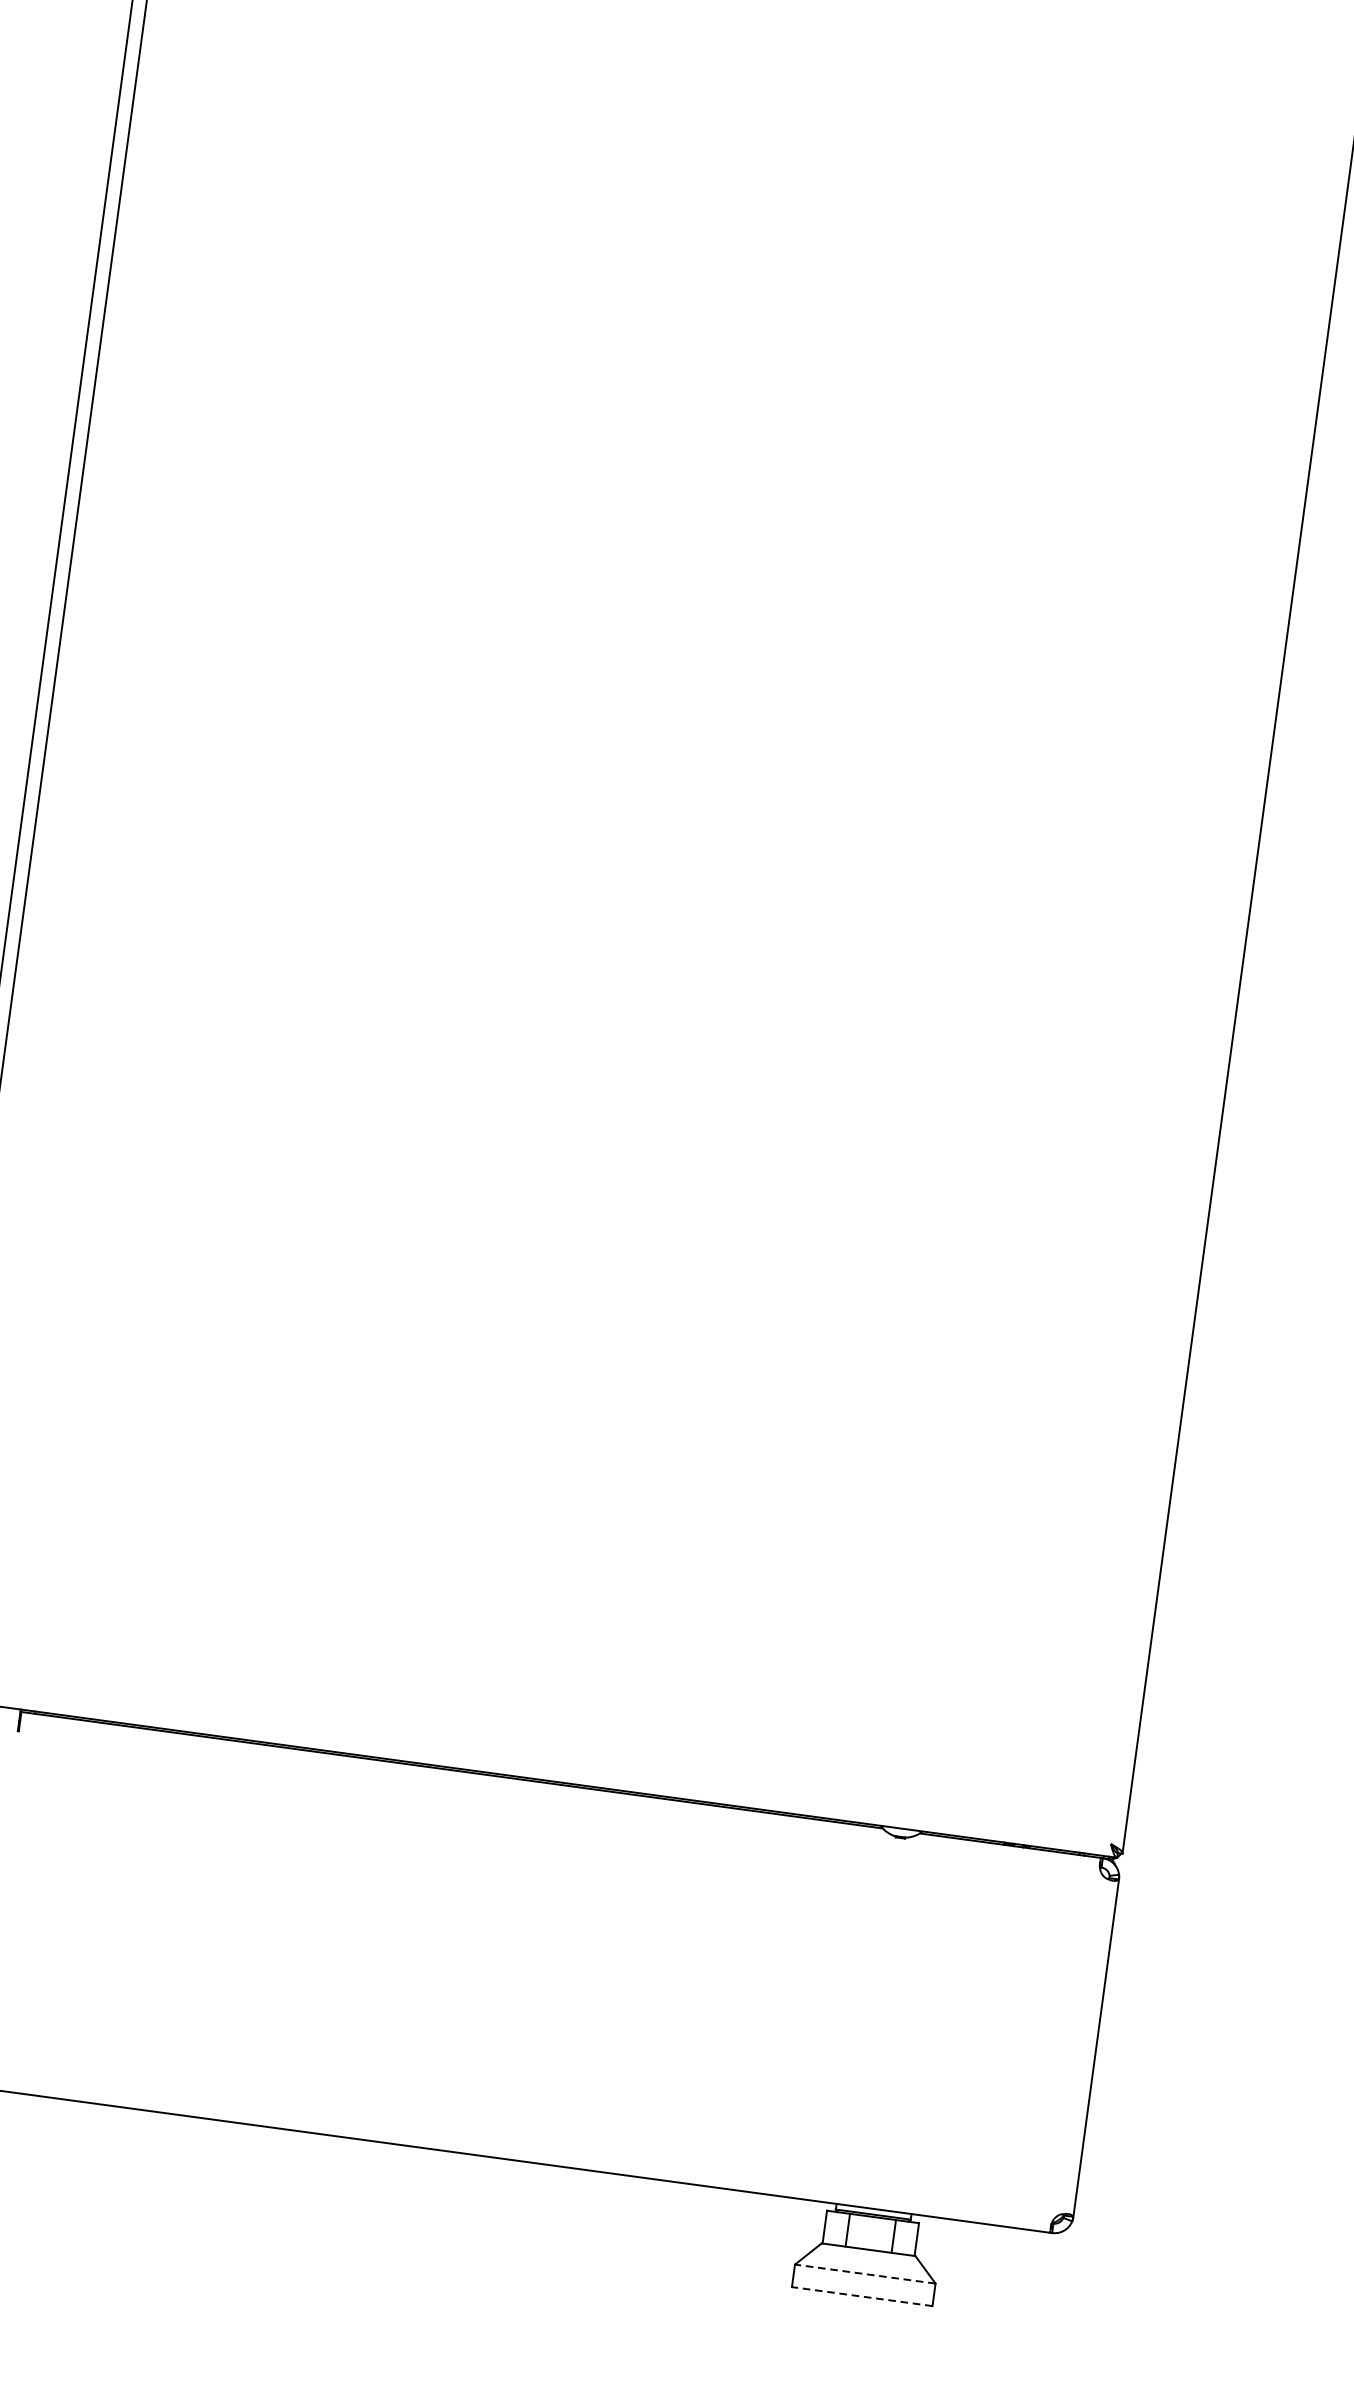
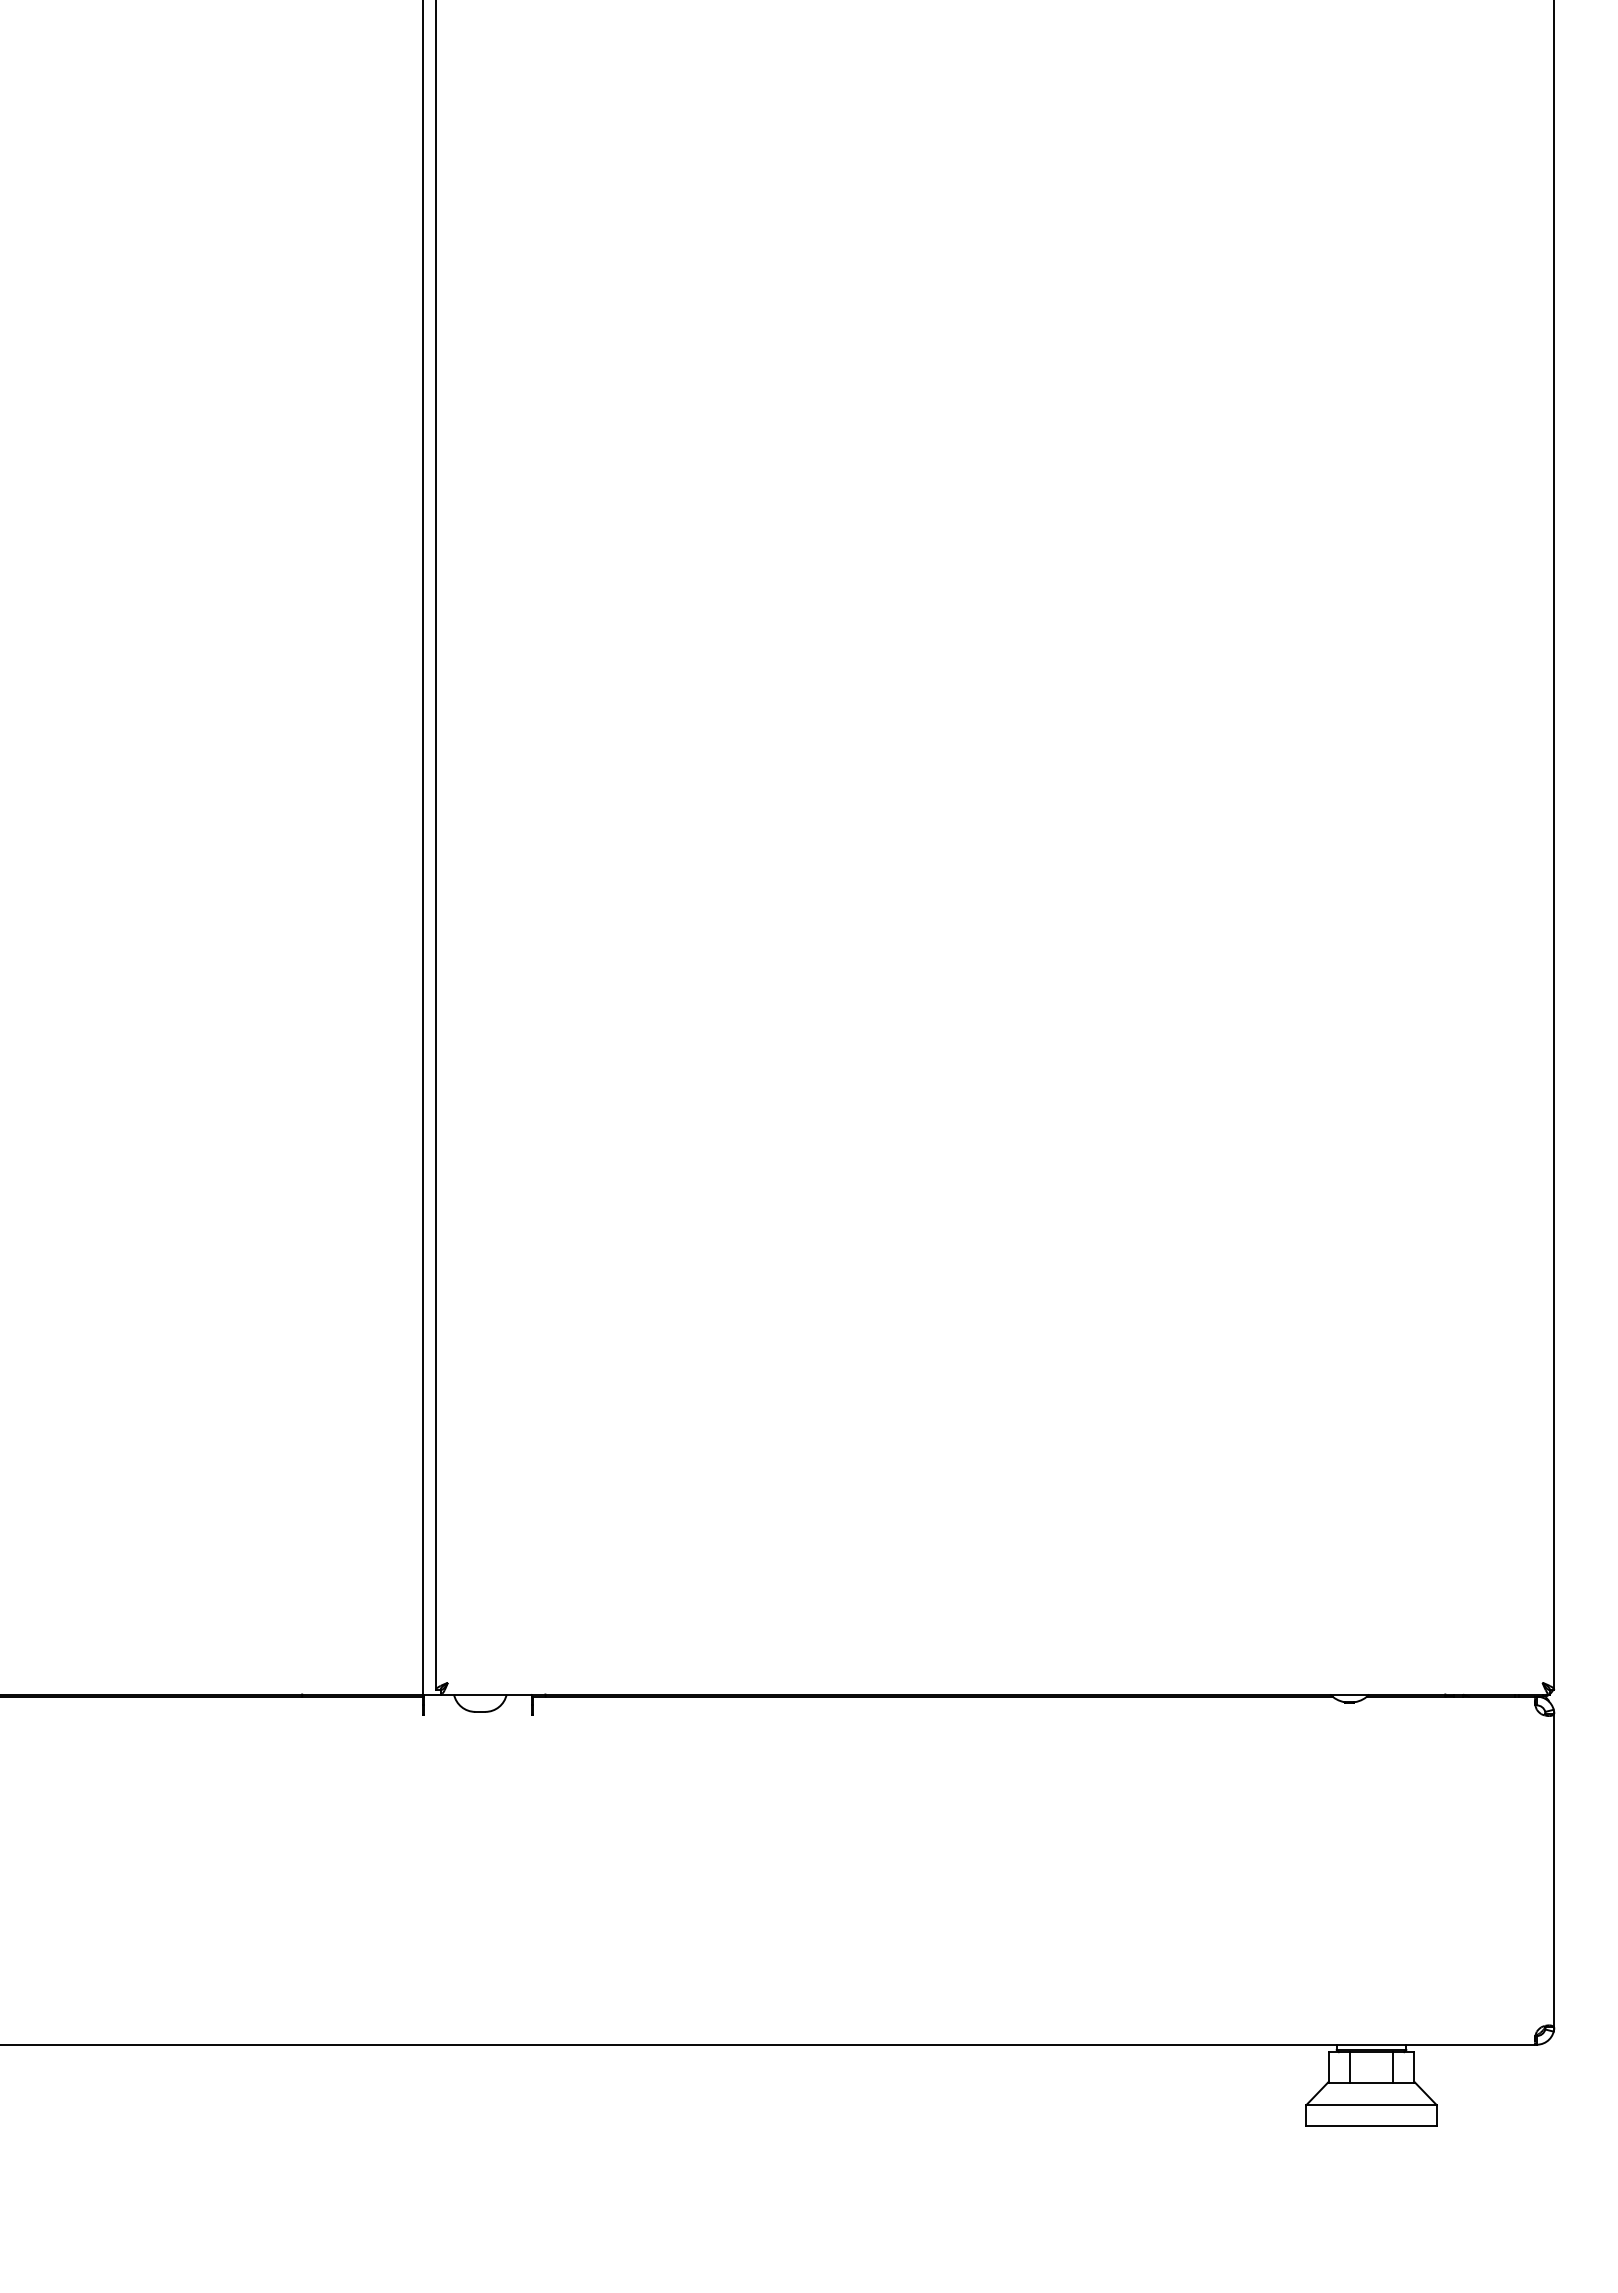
line: (865, 2274) -> (1371, 2105), dashed -> solid
line: (862, 2297) -> (1371, 2126), dashed -> solid

